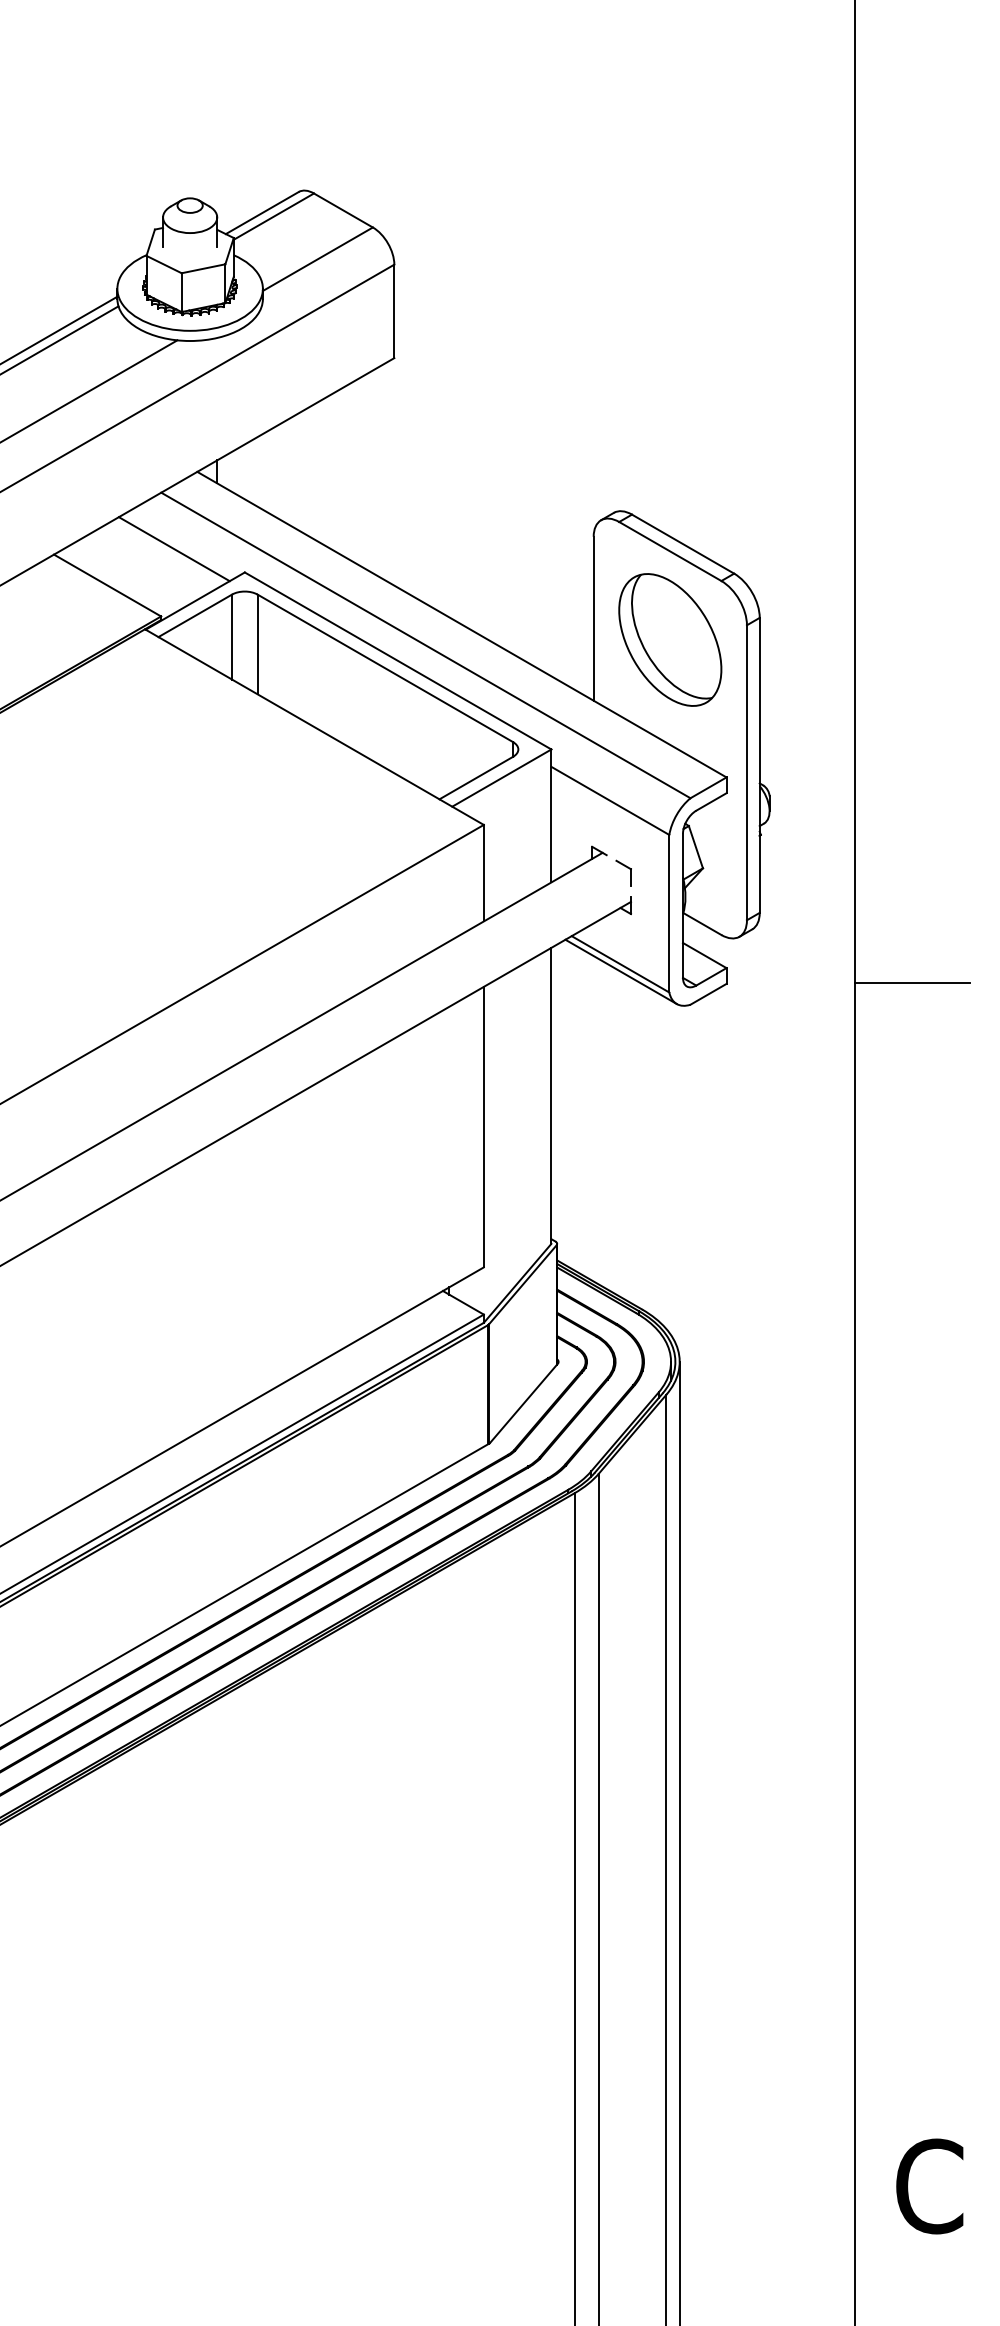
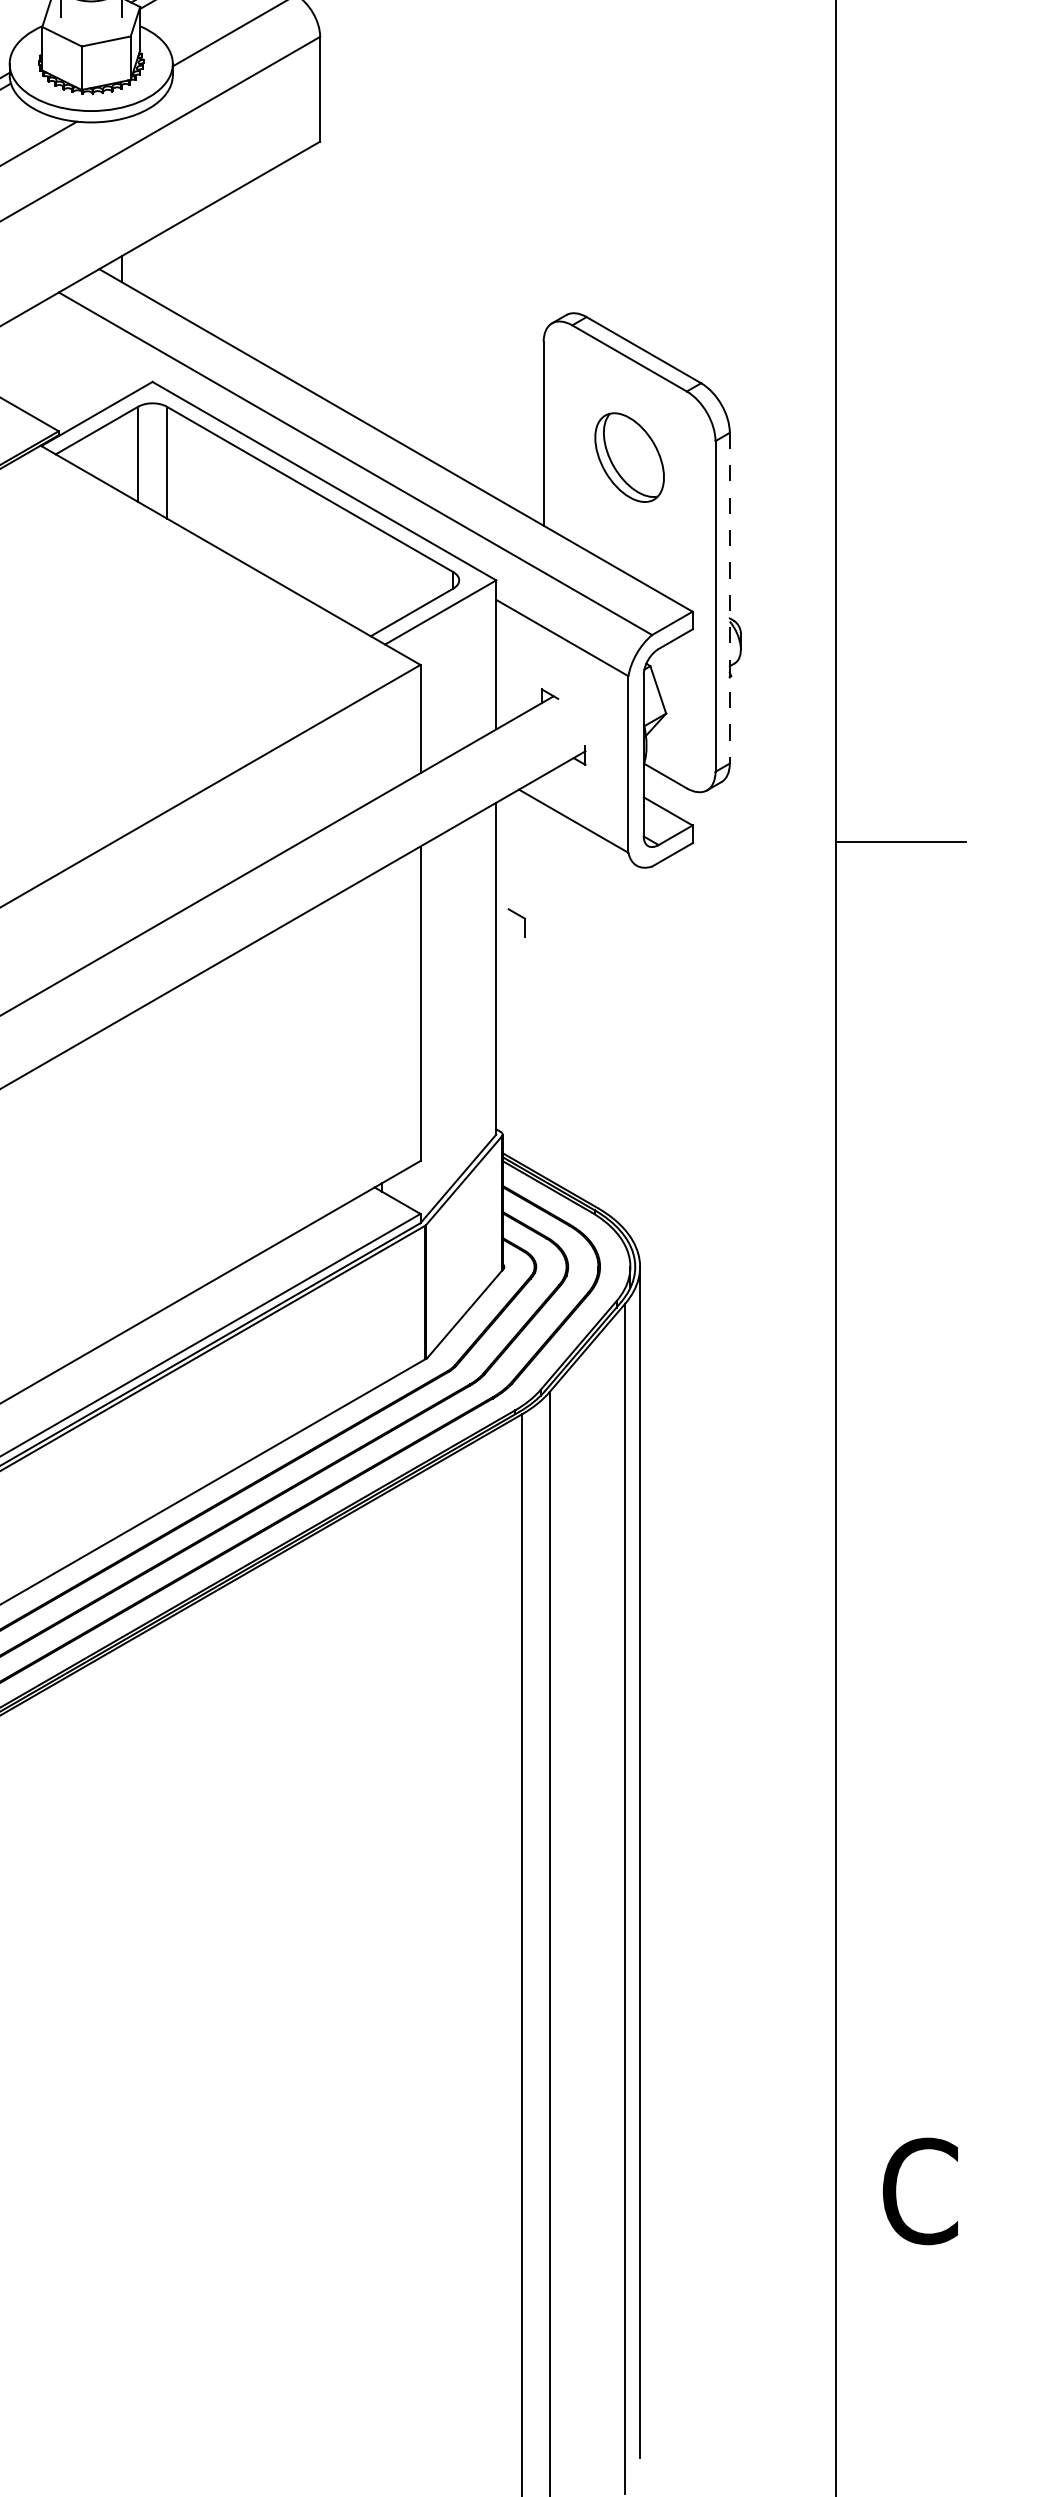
line: (173, 549) -> (72, 356), removed
part: (670, 639) -> (629, 457), size x0.6
line: (759, 765) -> (729, 598), solid -> dashed
part: (623, 872) -> (516, 922), moved
line: (620, 971) -> (573, 829), removed

